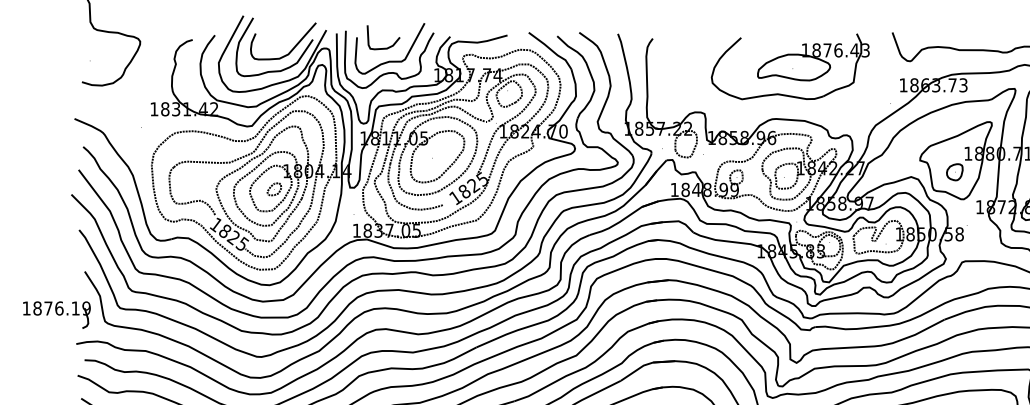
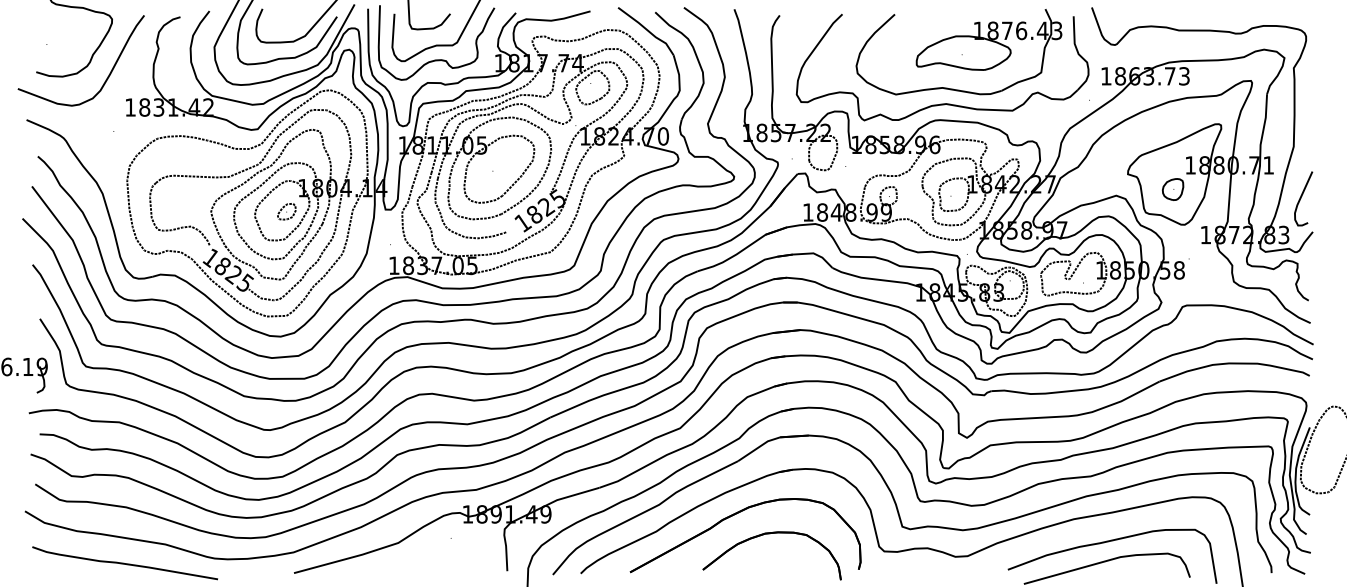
curve: (137, 83) -> (108, 74), added
part: (777, 106) -> (942, 103), added

